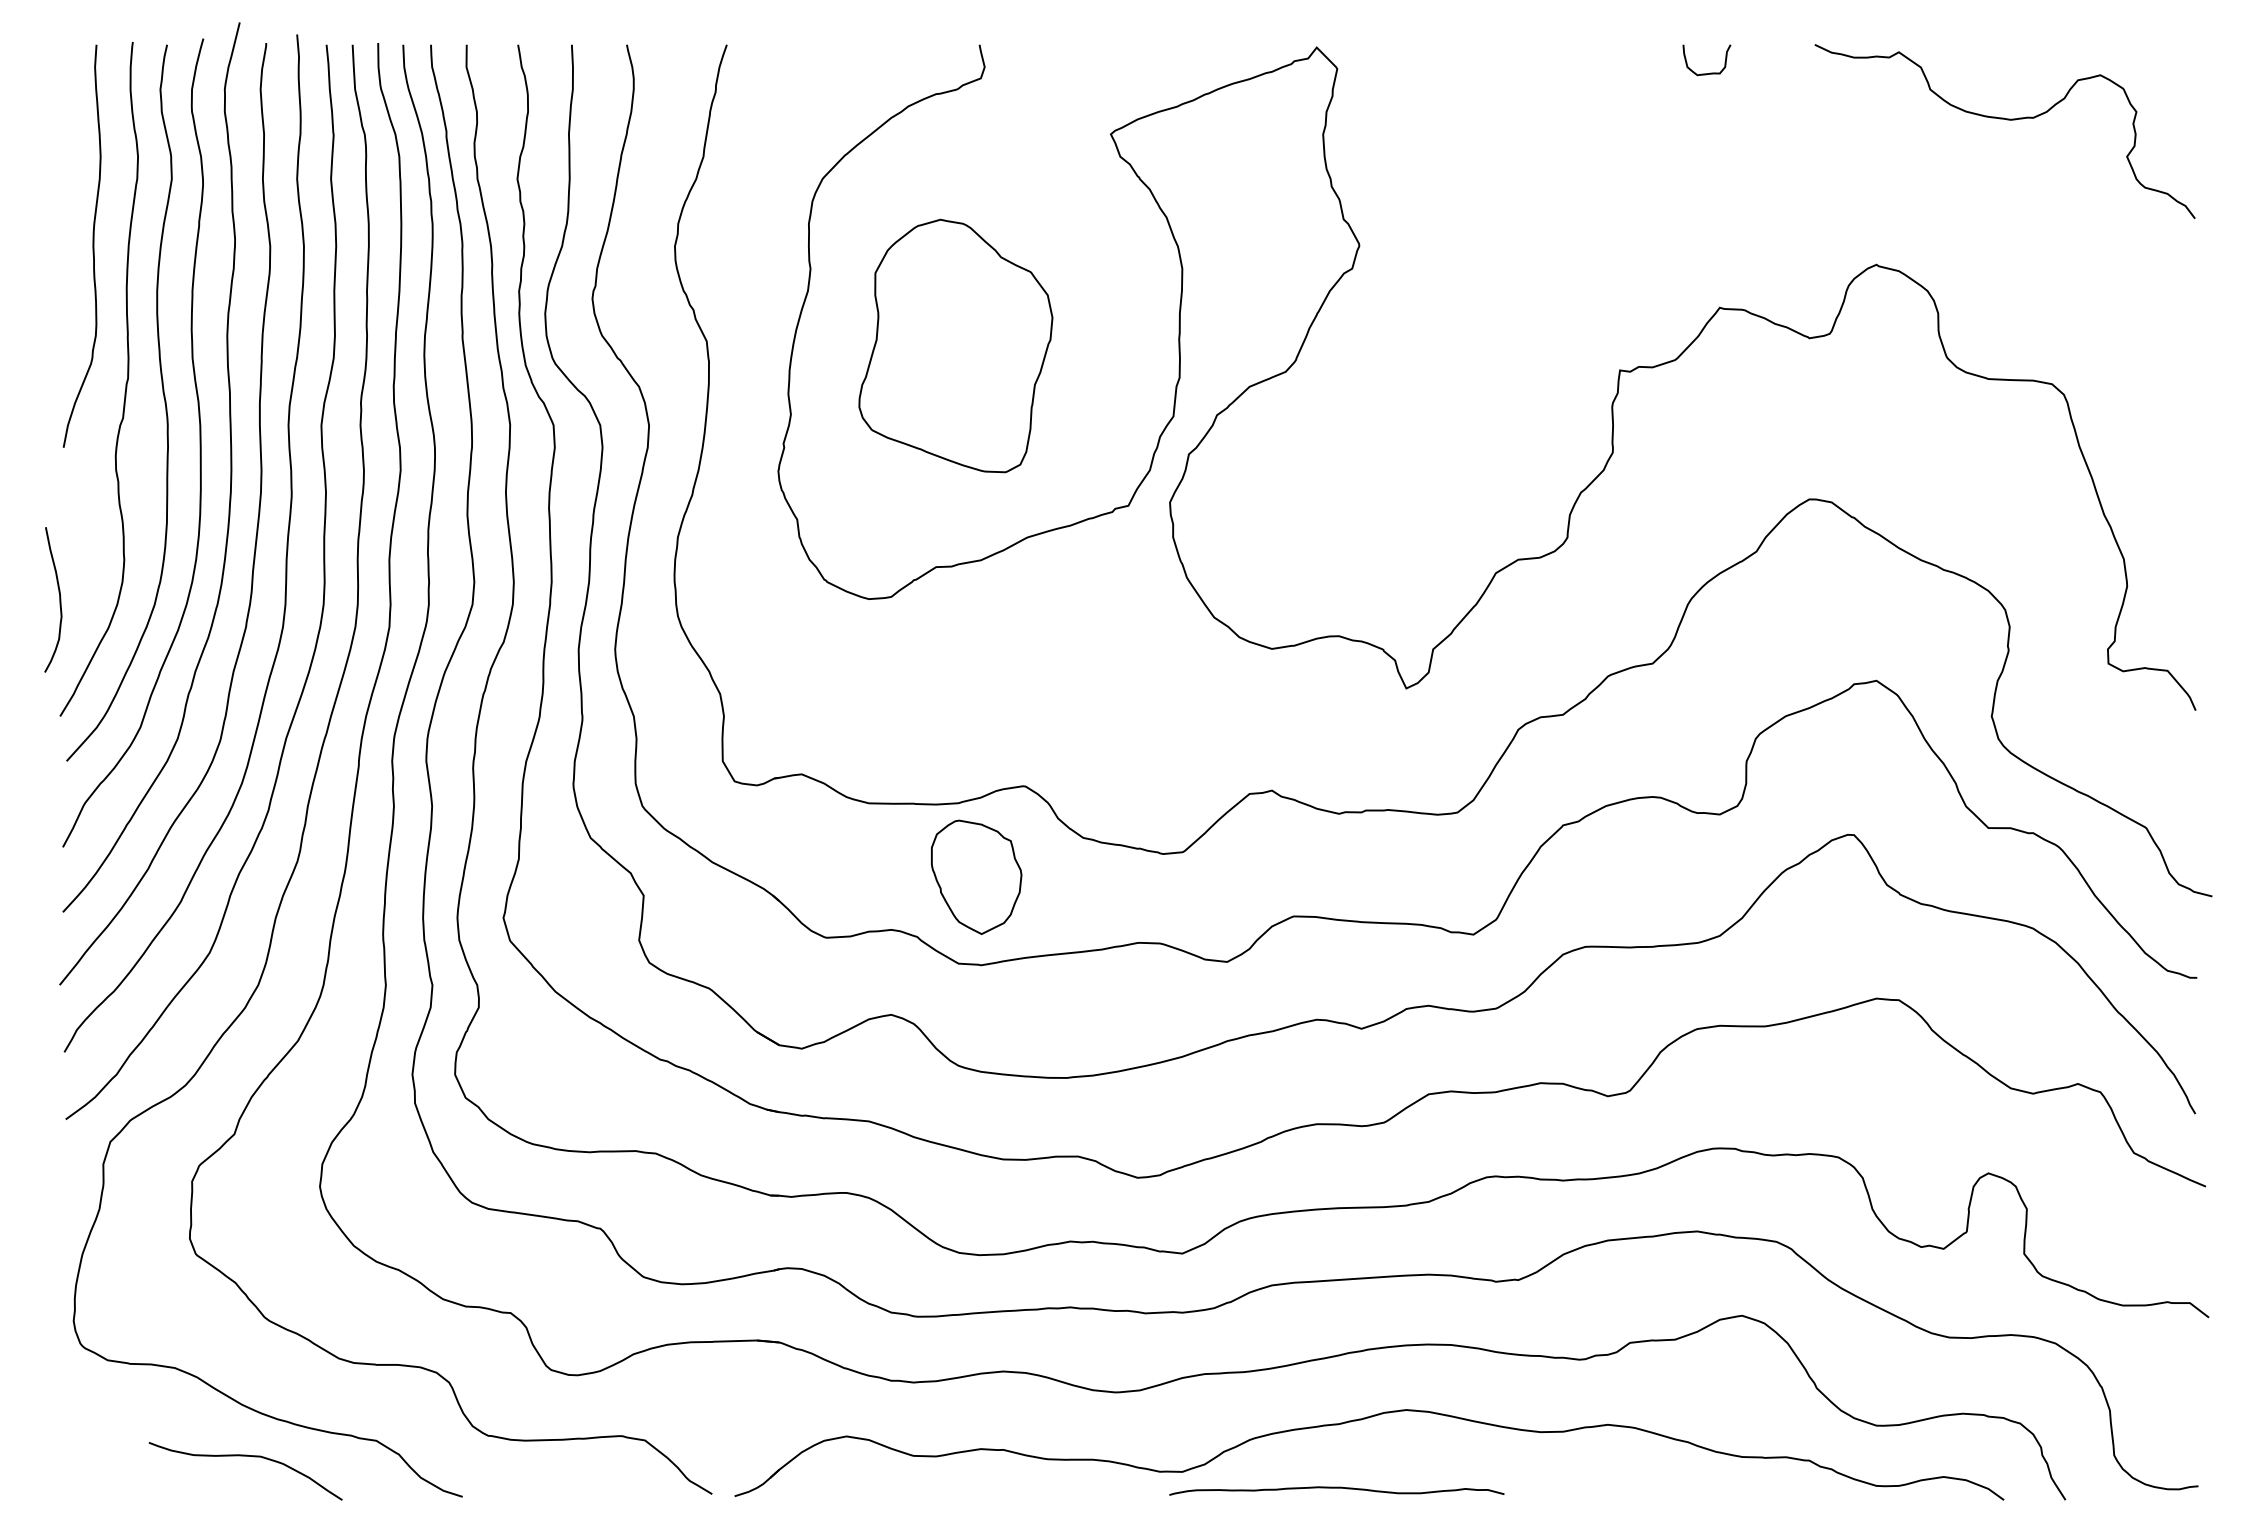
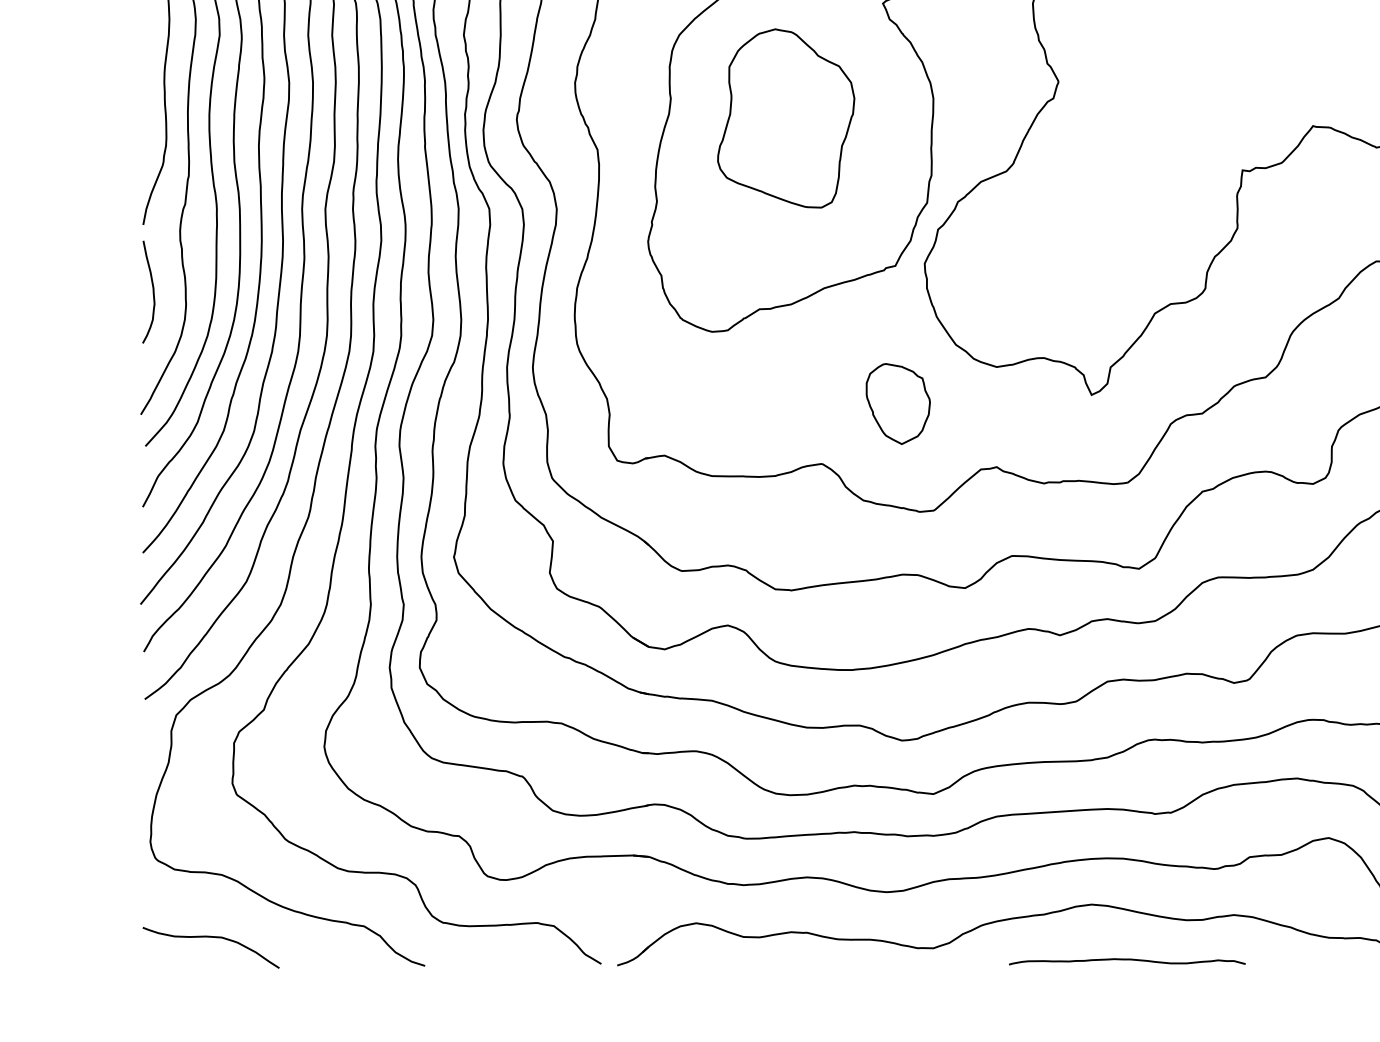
part: (955, 345) -> (785, 118), moved
curve: (59, 599) -> (153, 291), moved
part: (976, 876) -> (898, 403), moved
curve: (245, 1456) -> (211, 937), moved
curve: (1336, 1488) -> (1127, 960), moved

